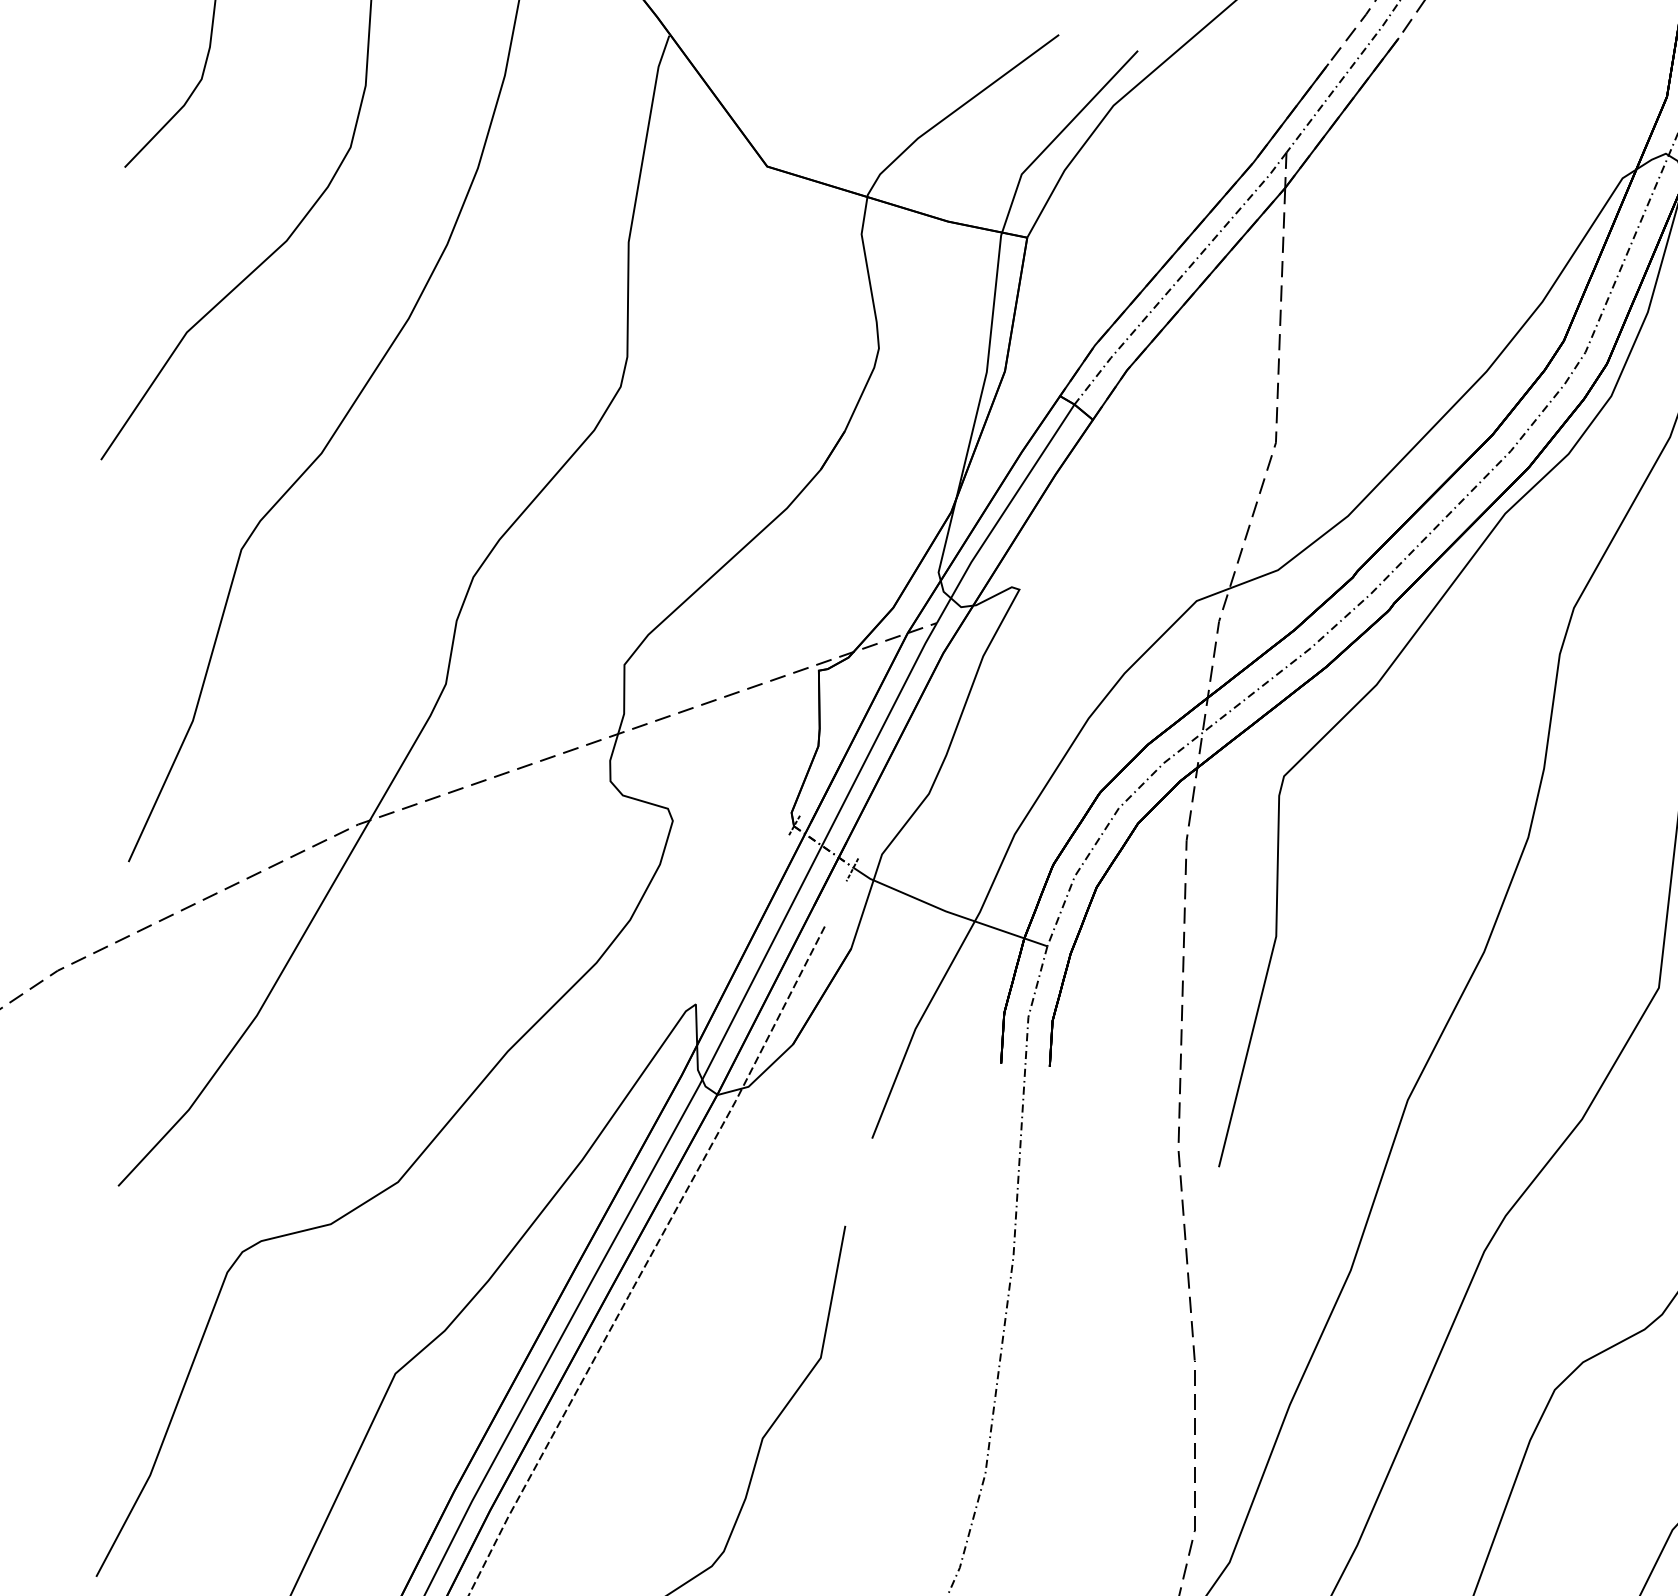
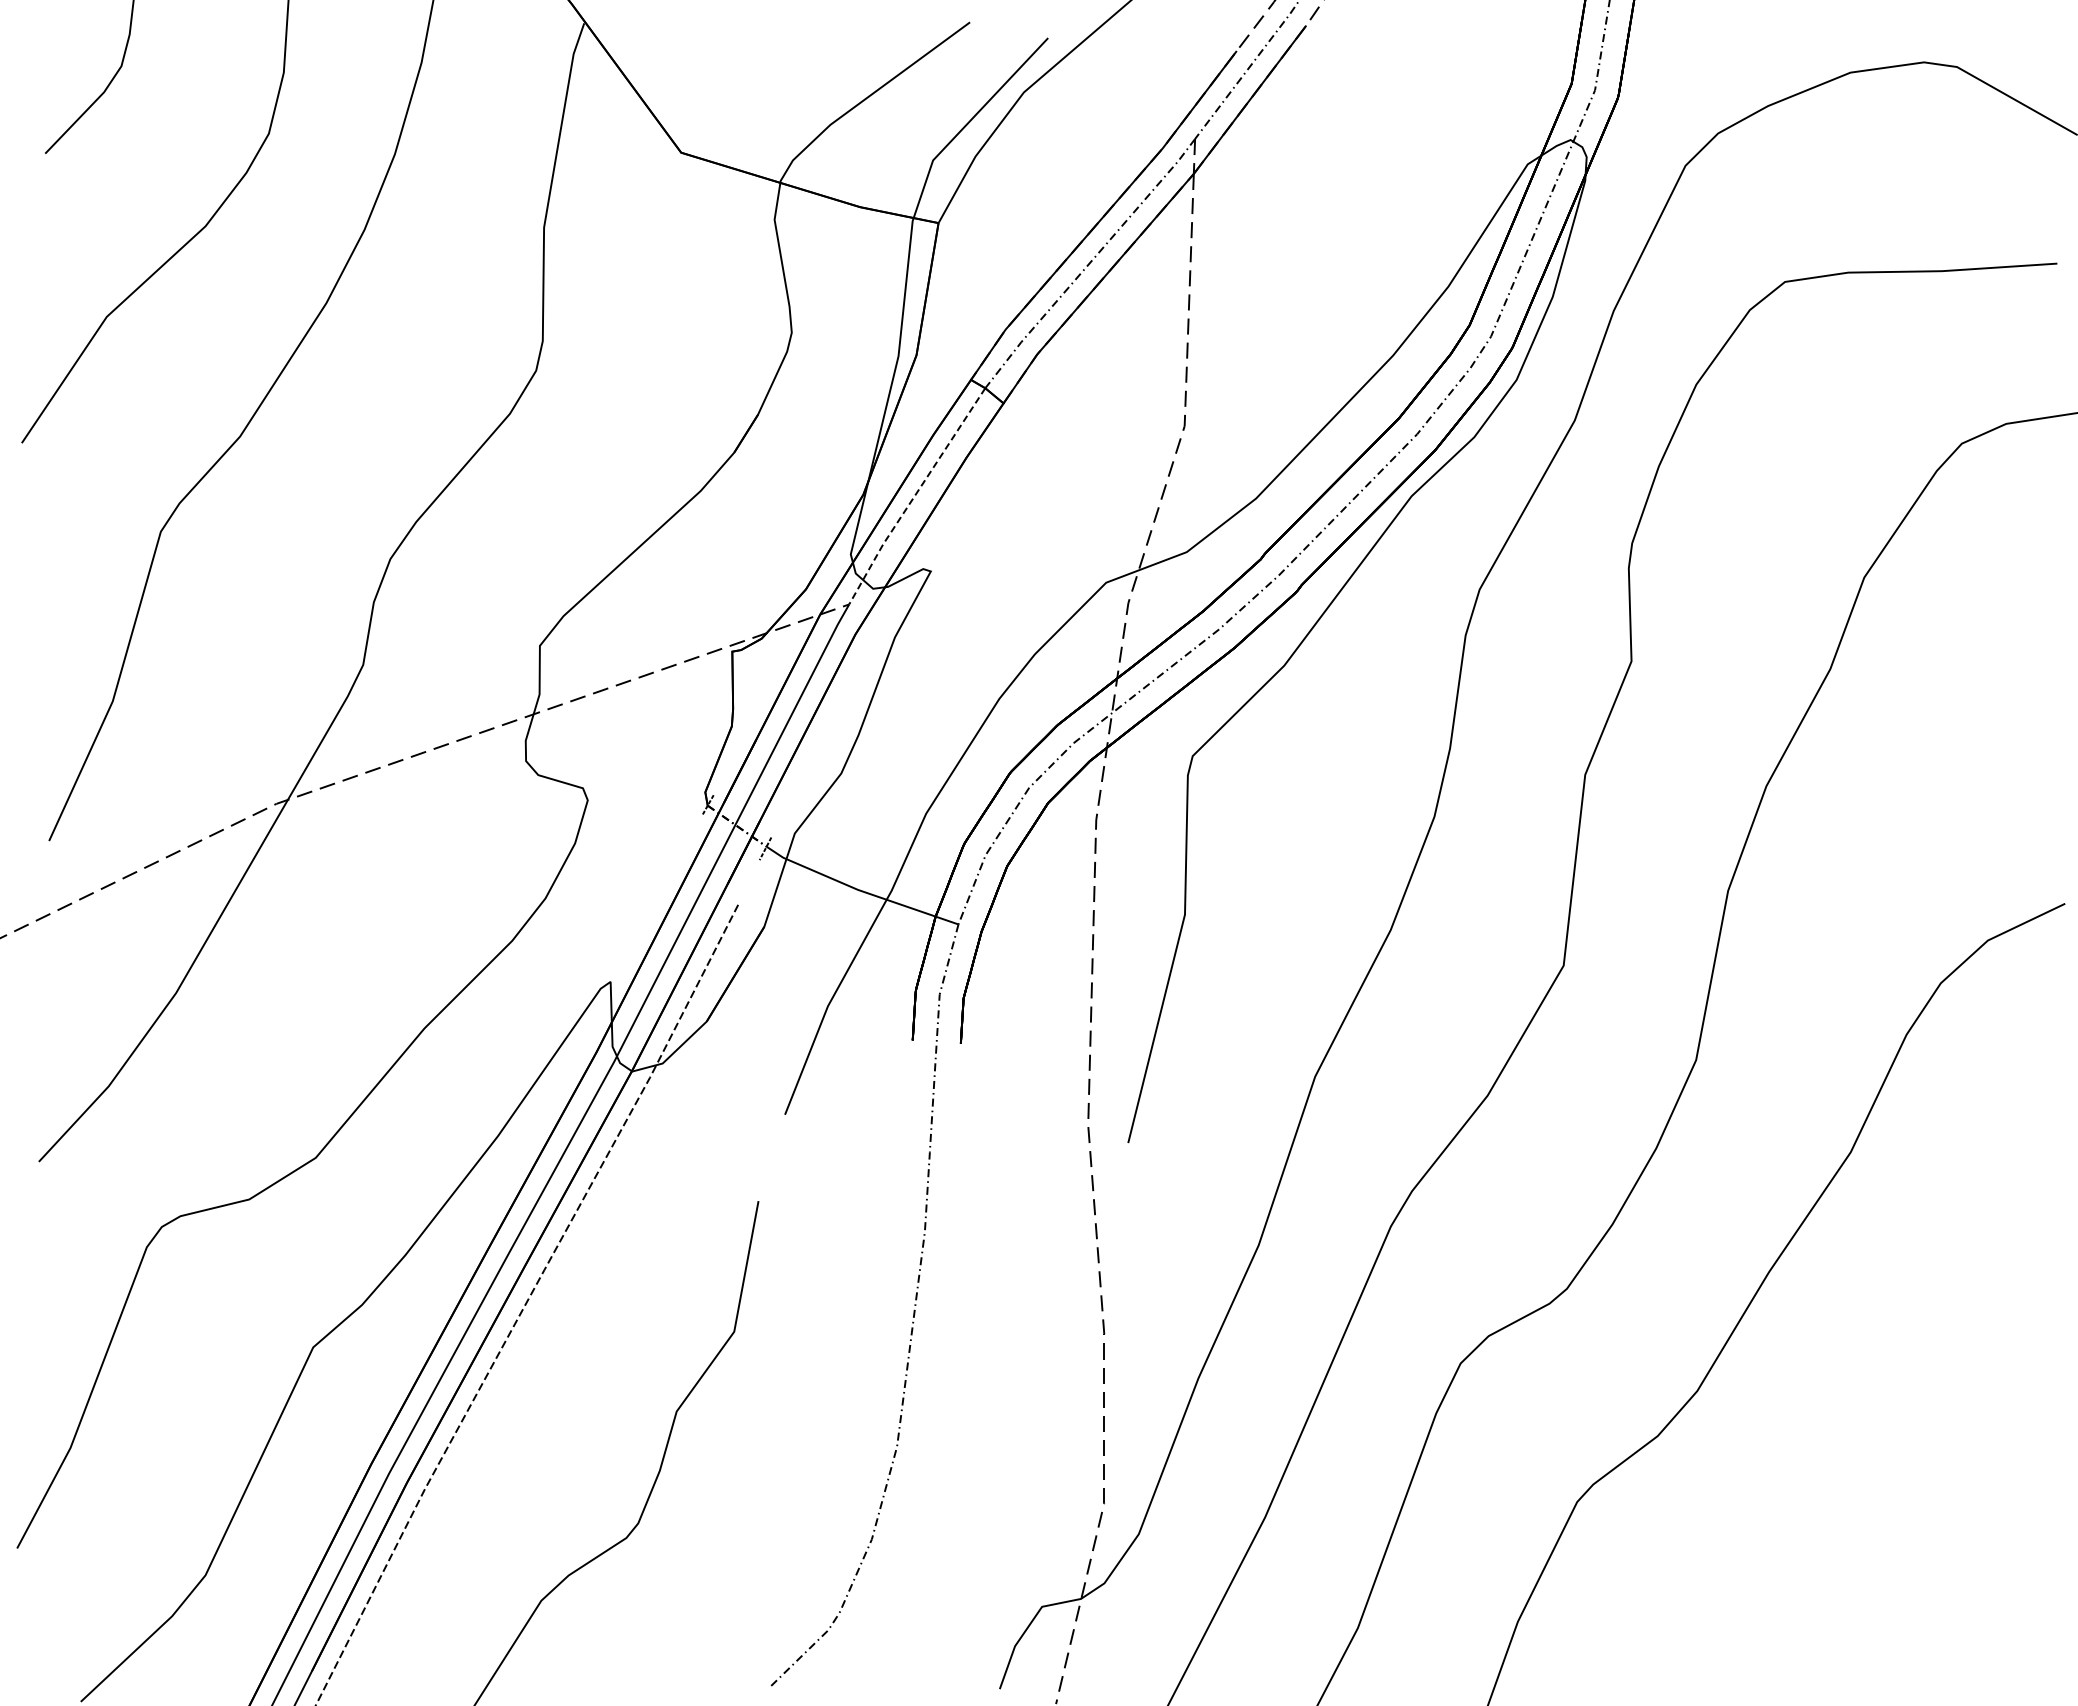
line: (1002, 512) -> (914, 495), solid -> dashed

